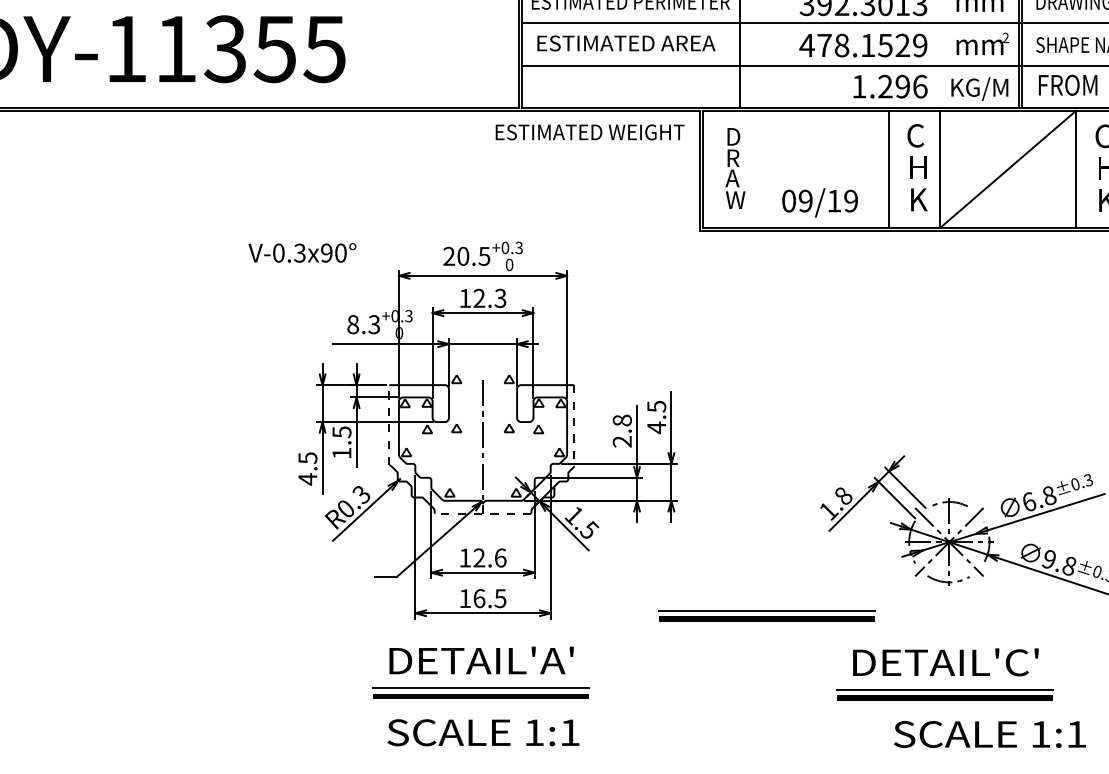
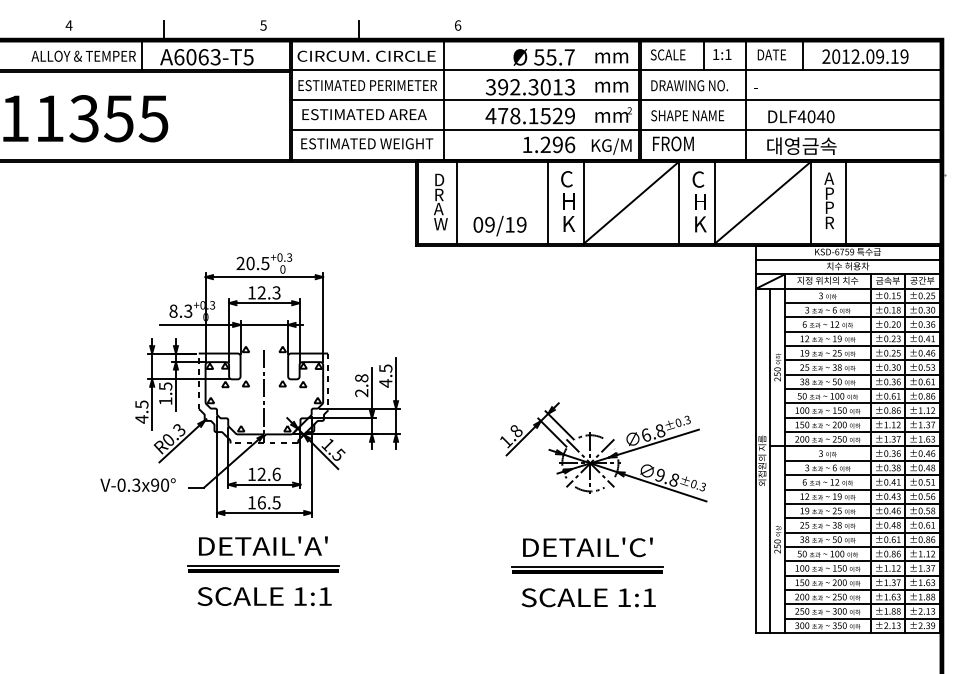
text: (590, 131) -> (367, 143), moved
line: (757, 169) -> (456, 202), added
text: (301, 252) -> (137, 484), moved
part: (767, 615) -> (463, 514), removed
text: (989, 734) -> (588, 597), moved

